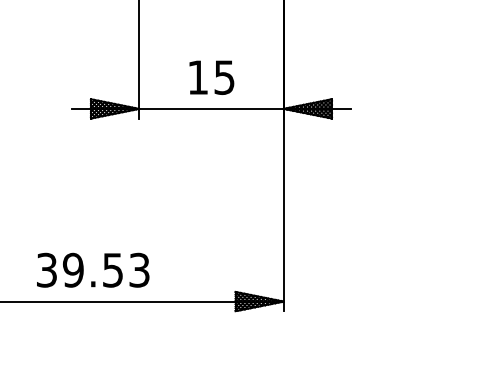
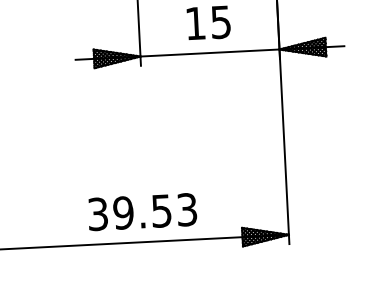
text: (93, 269) -> (142, 211), moved

